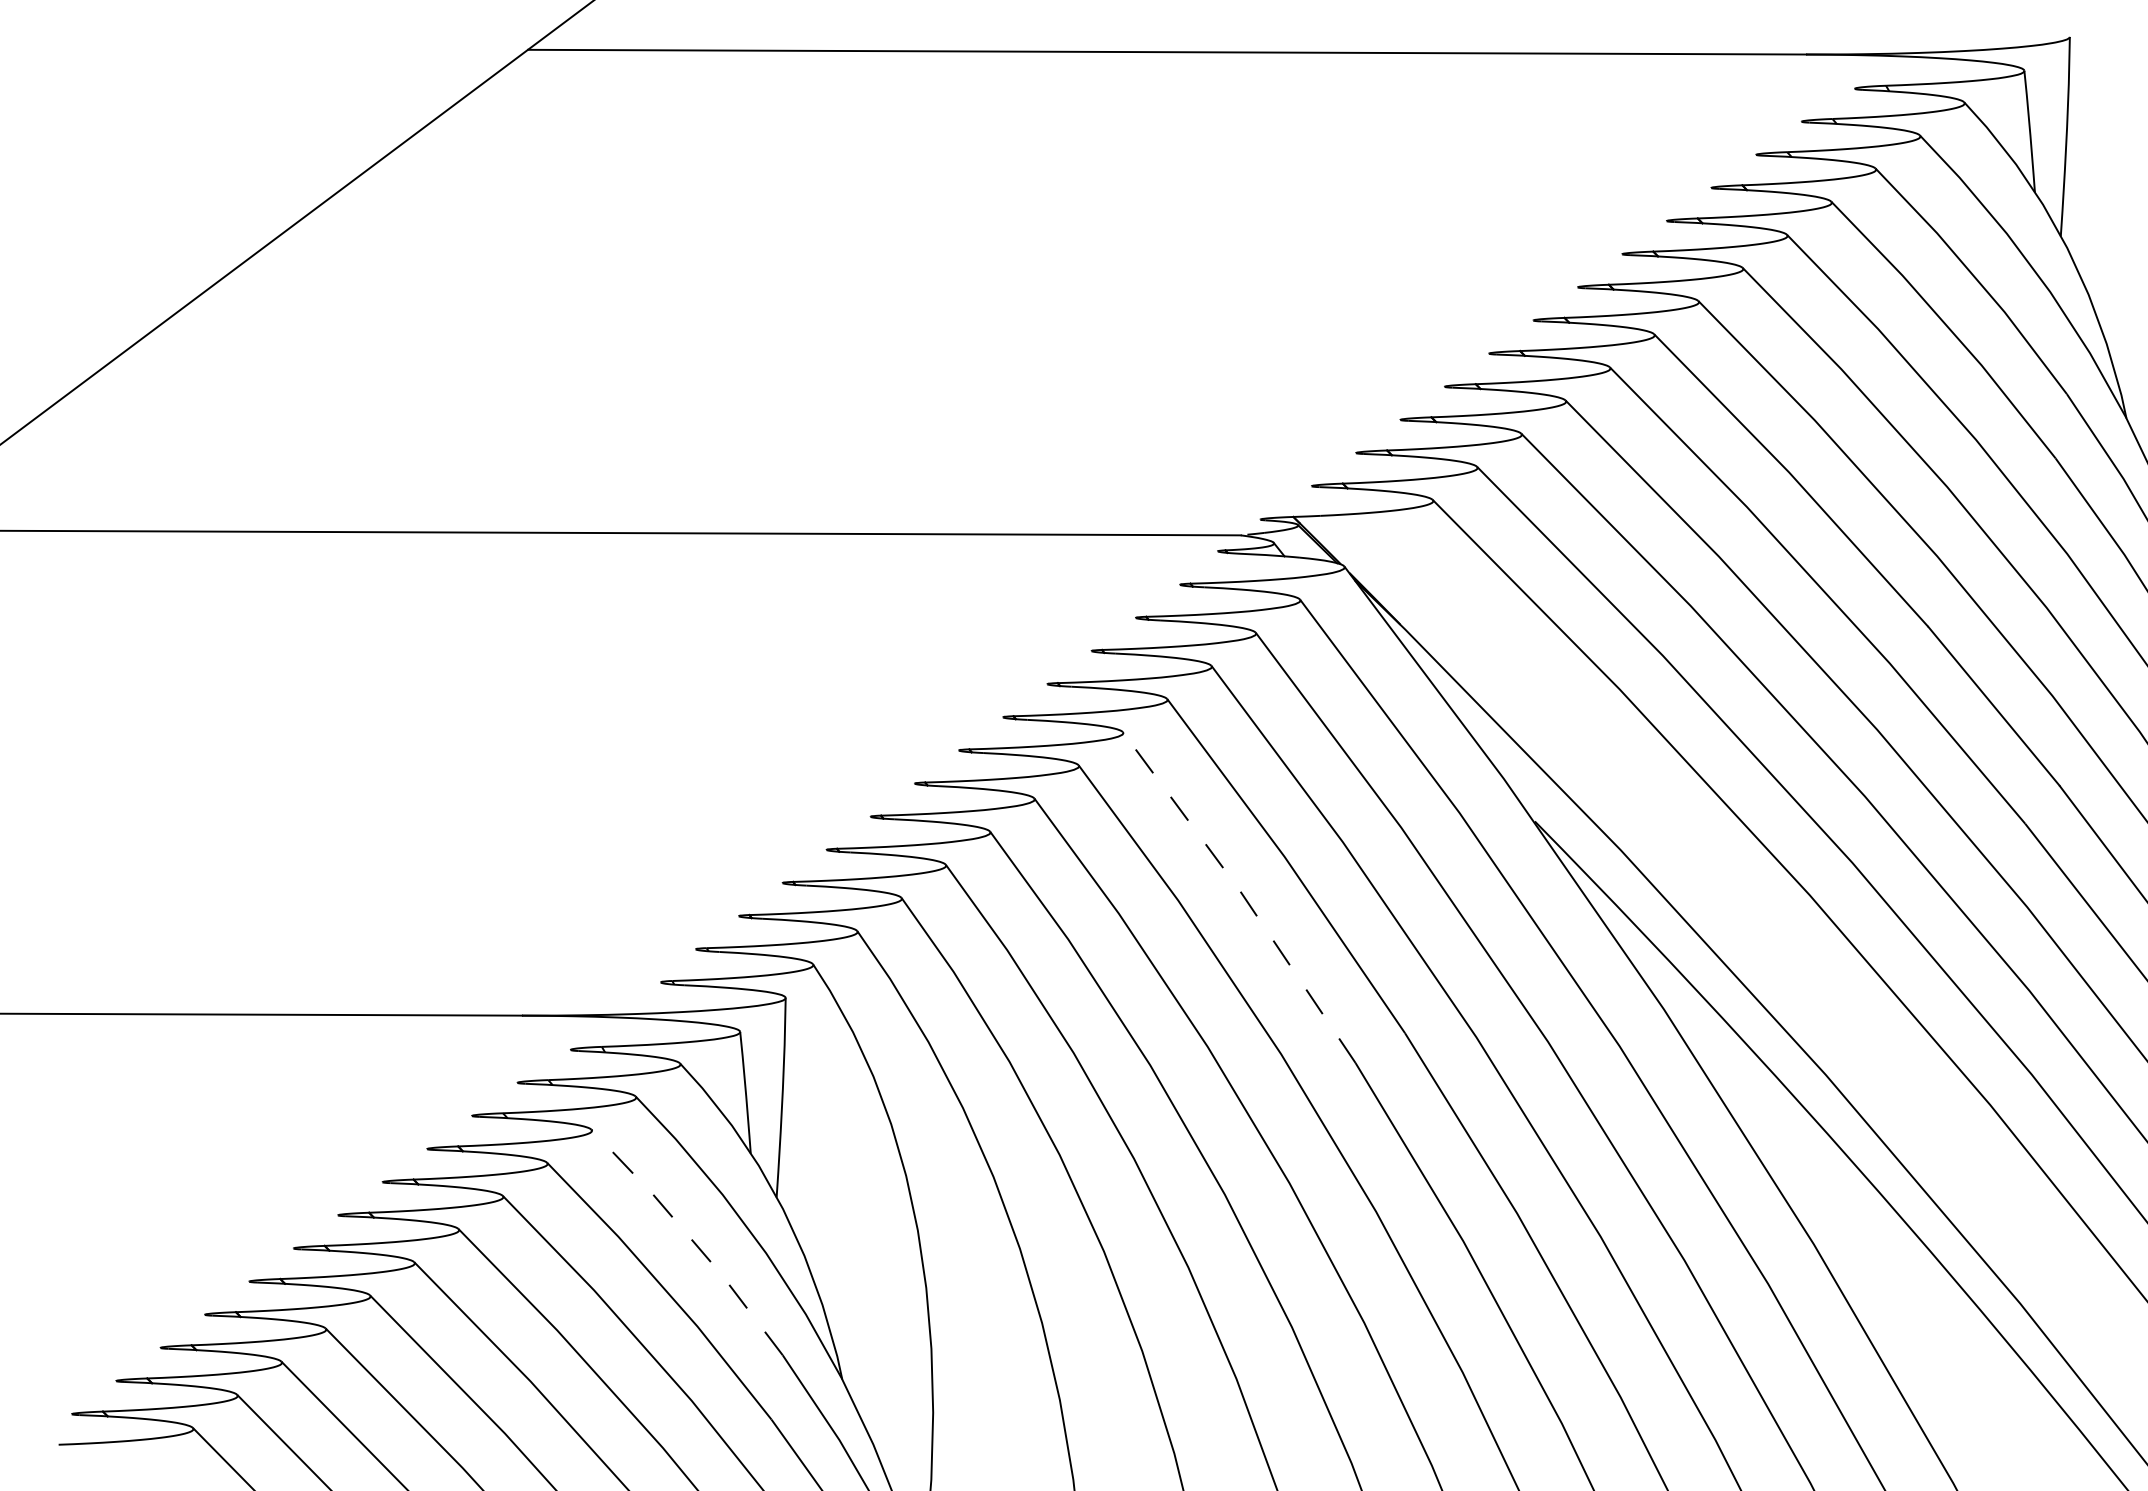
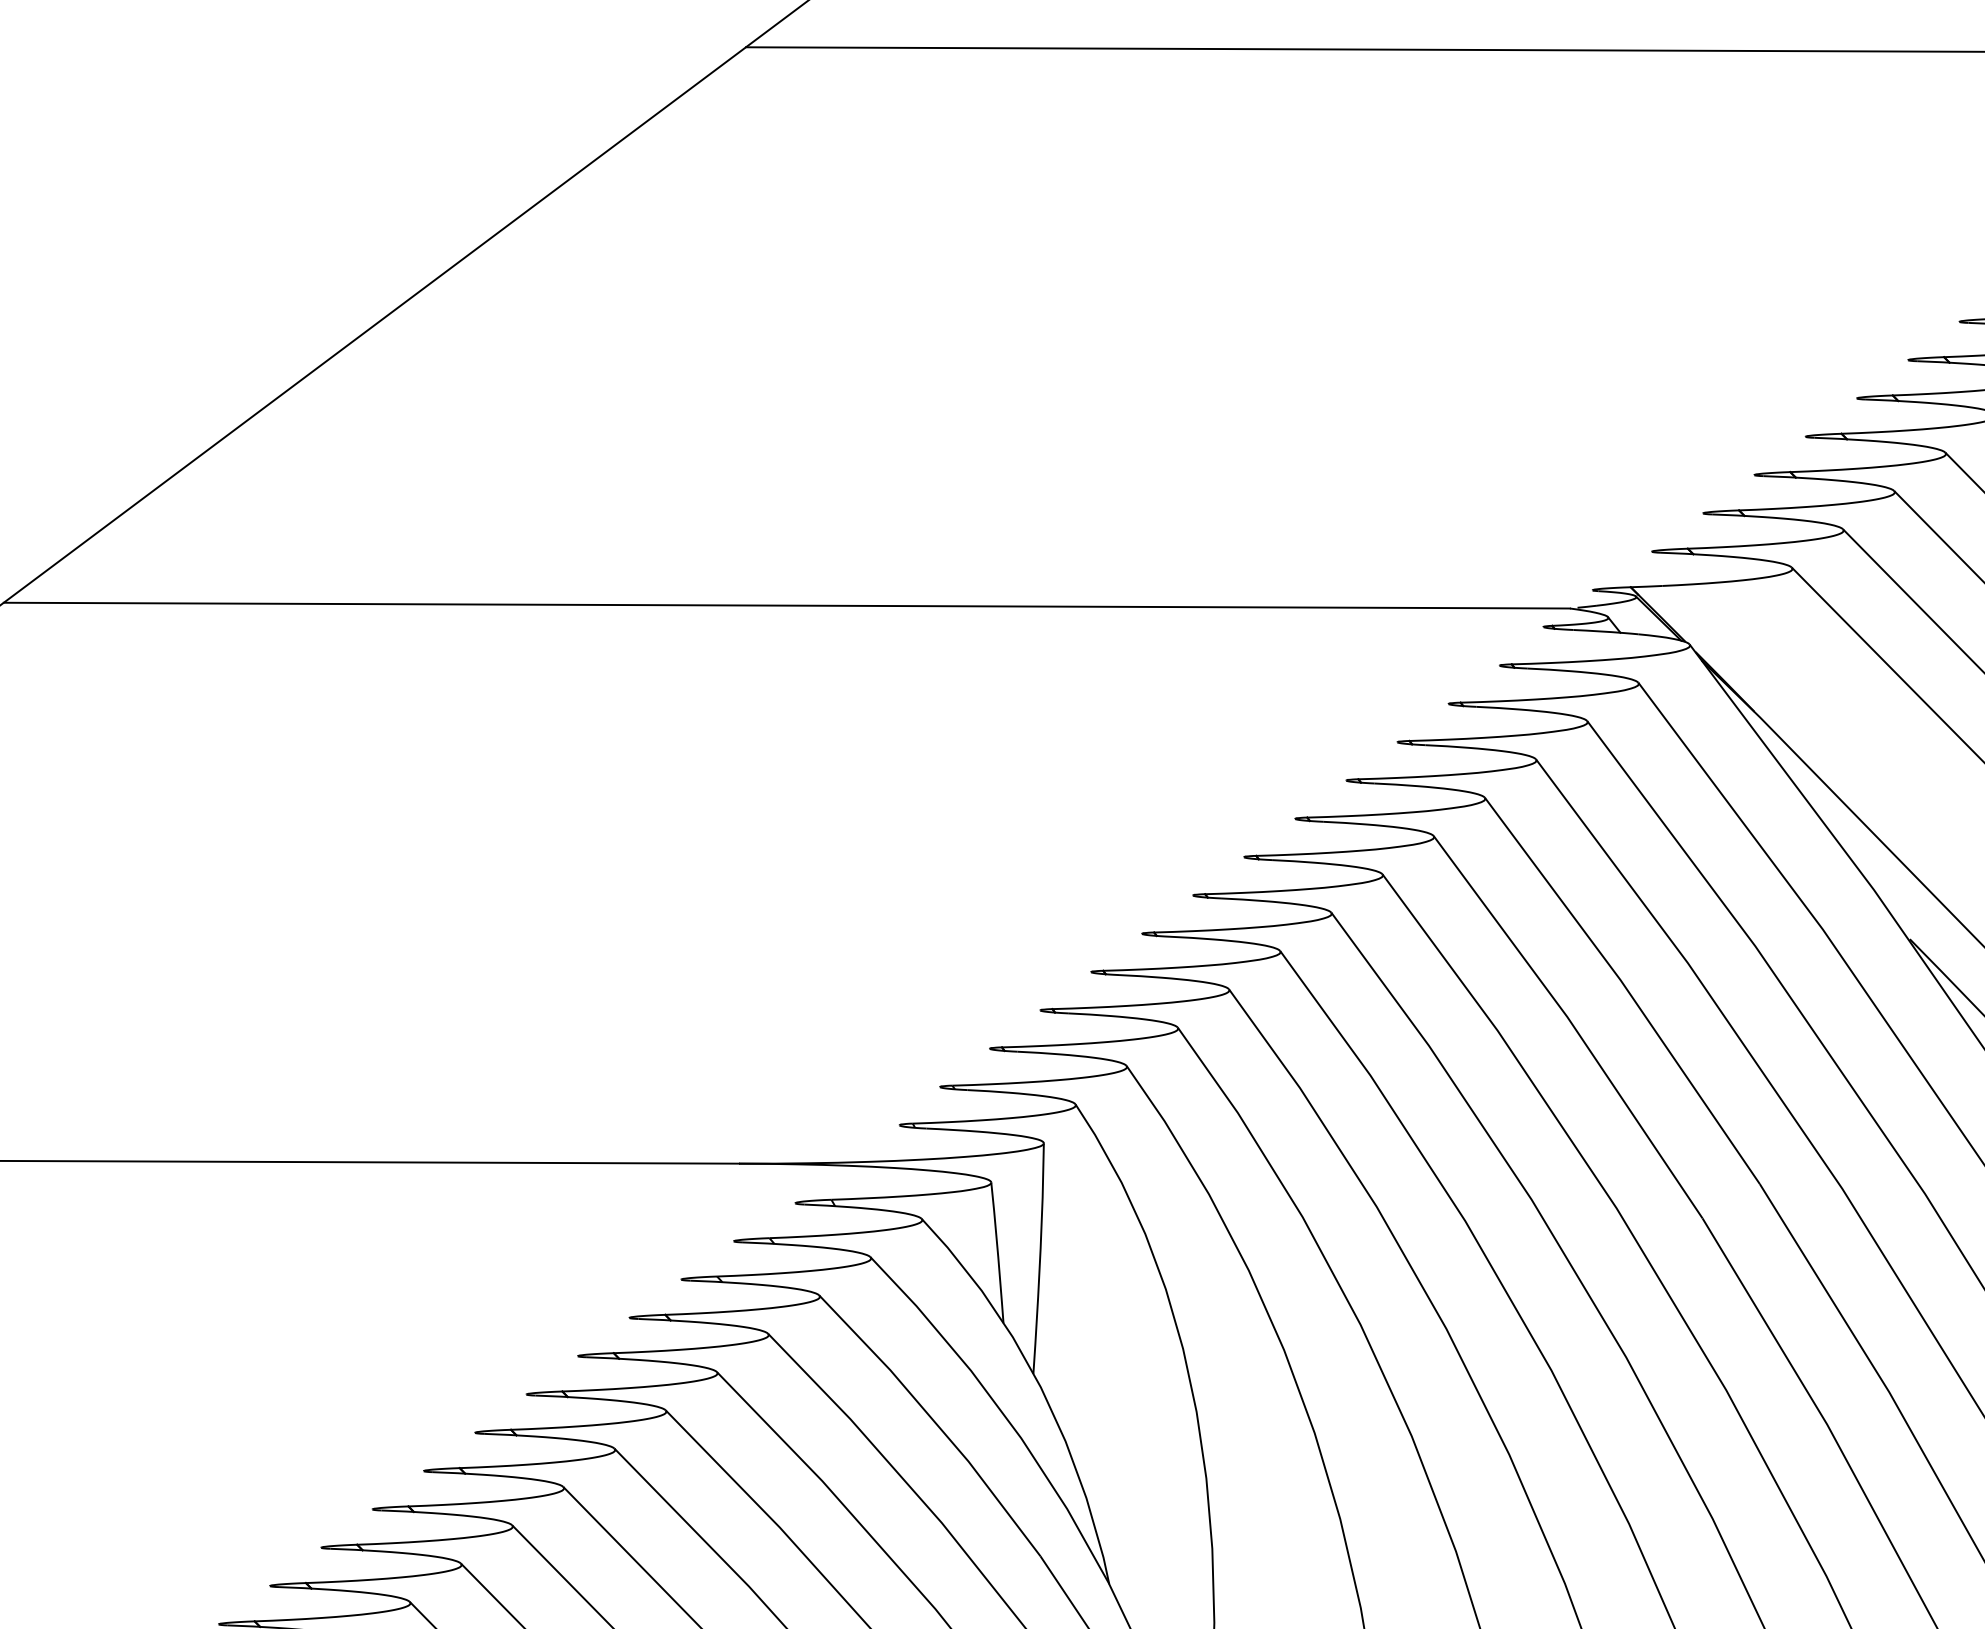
line: (1242, 894) -> (1571, 1023), dashed -> solid
line: (690, 1238) -> (933, 1421), dashed -> solid

